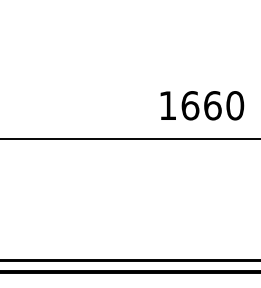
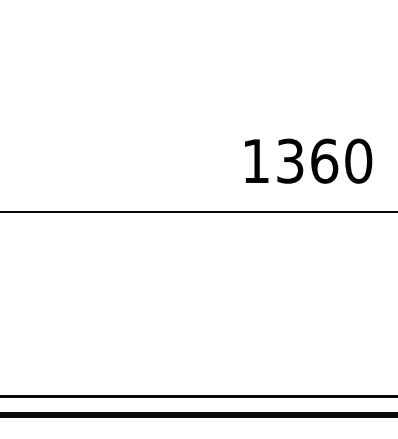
text: (190, 105) -> (290, 160), 1660 -> 1360

